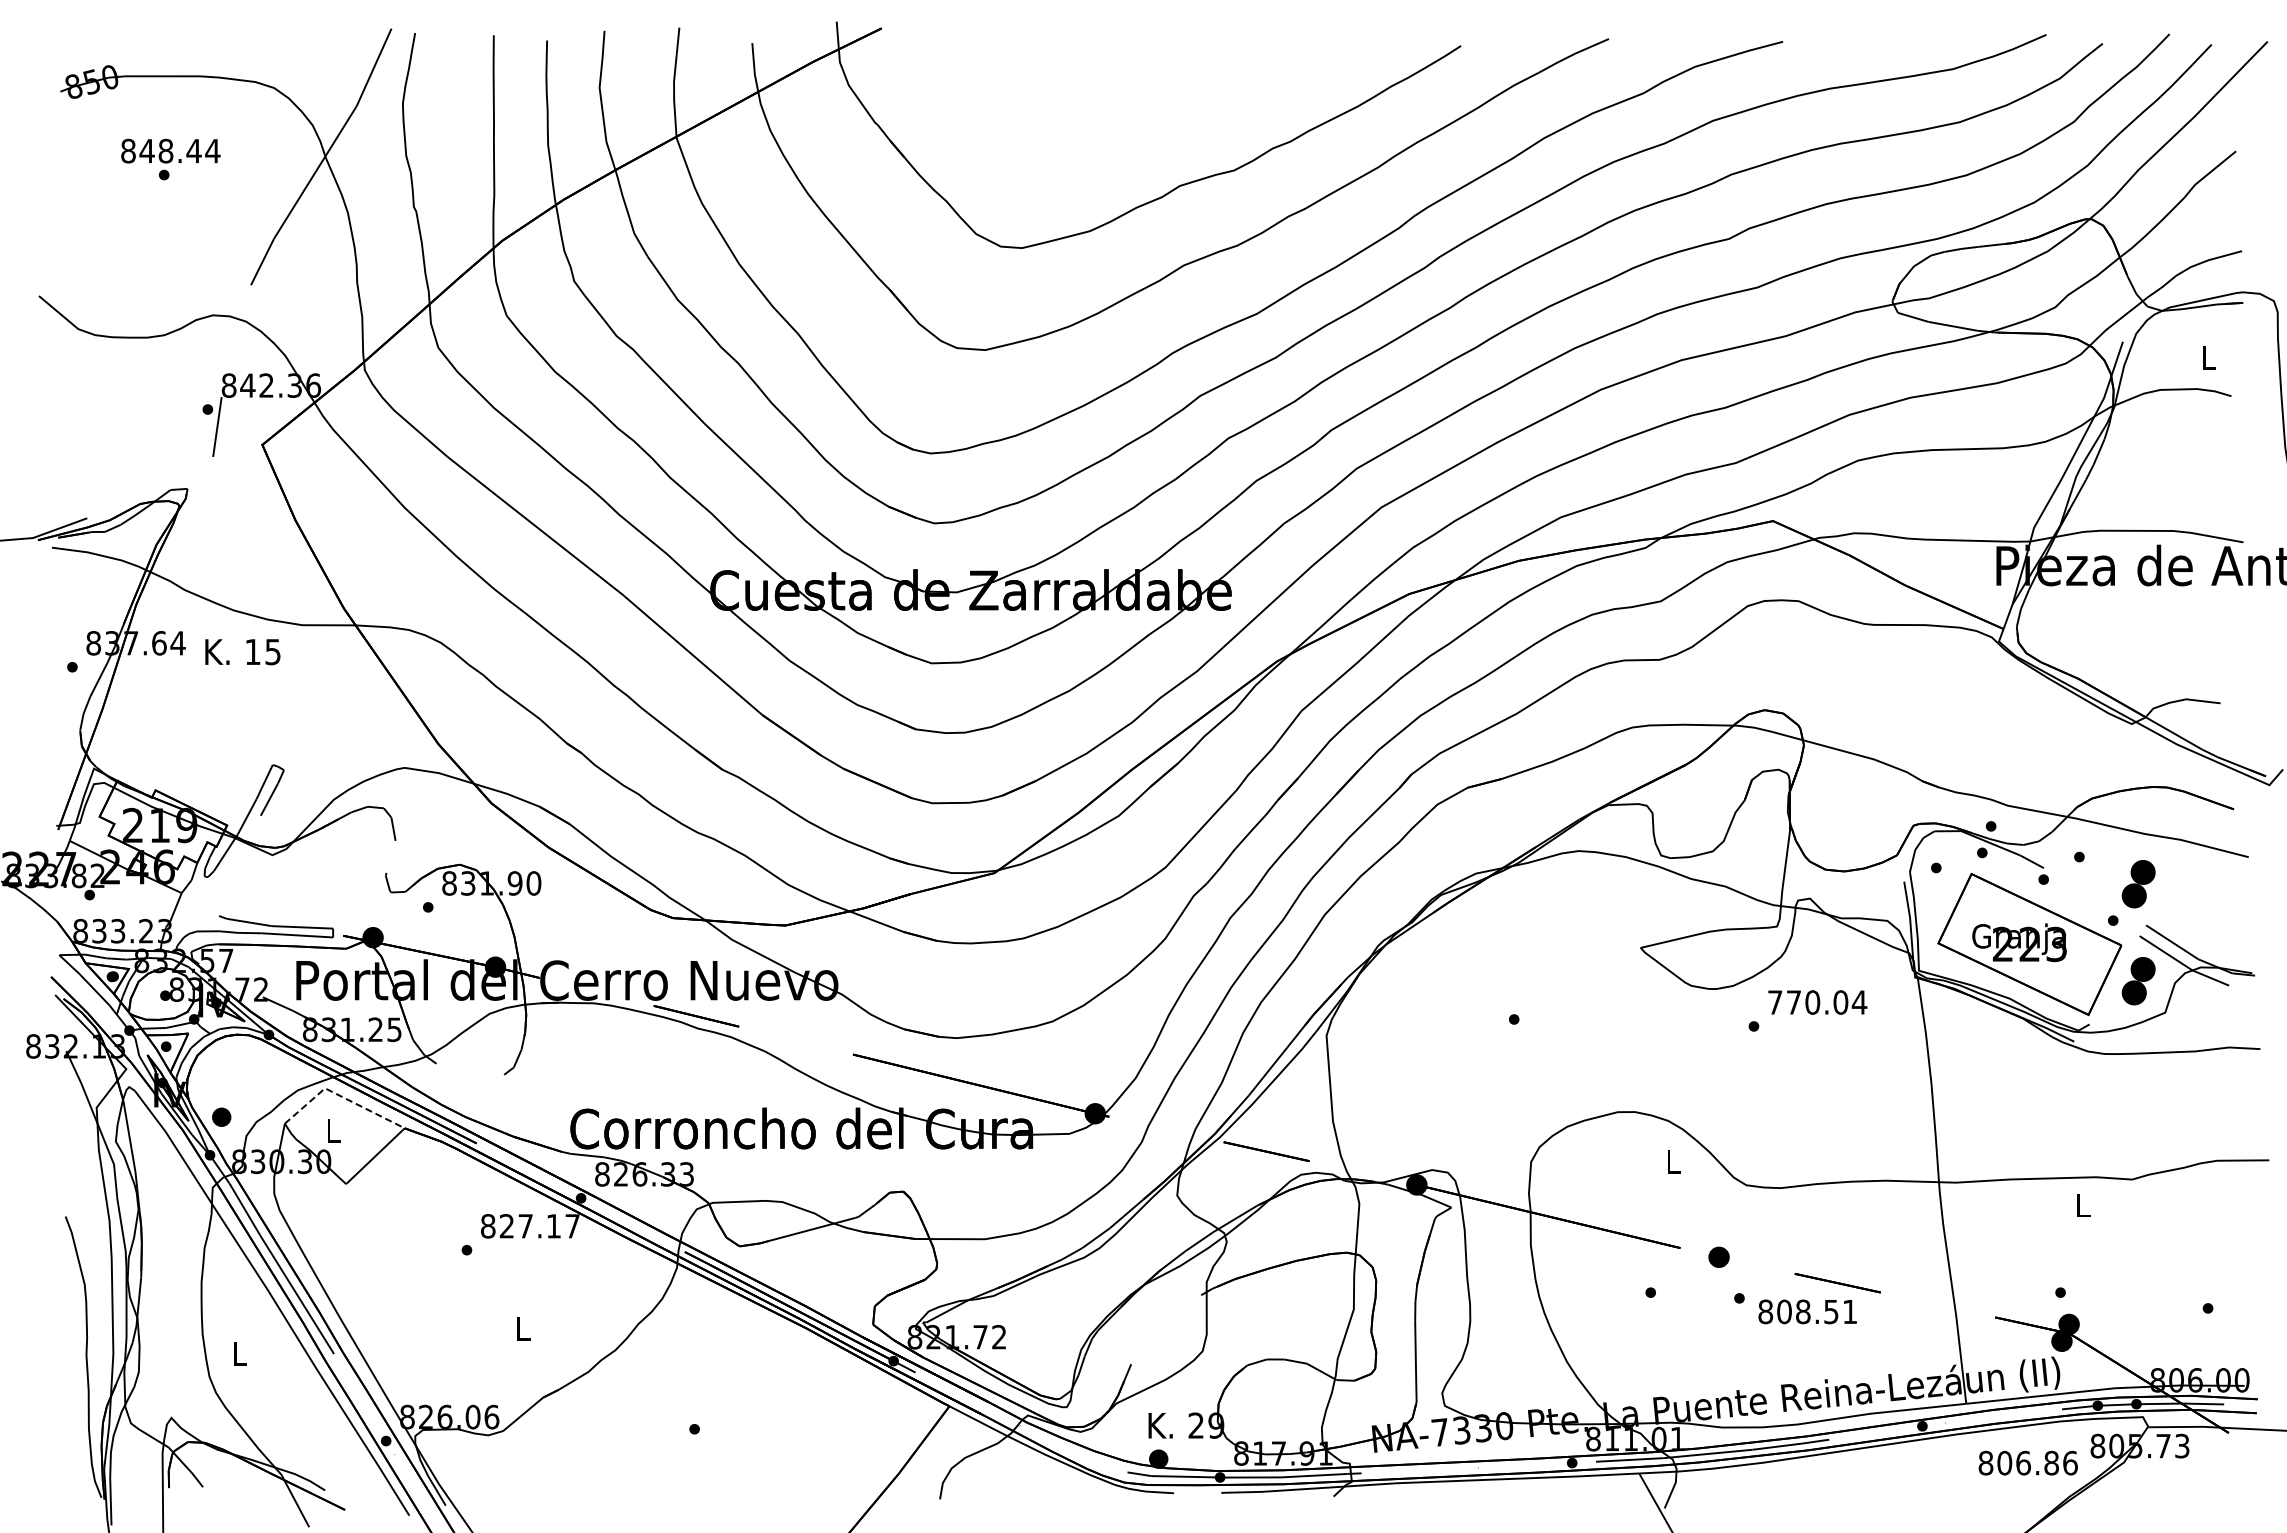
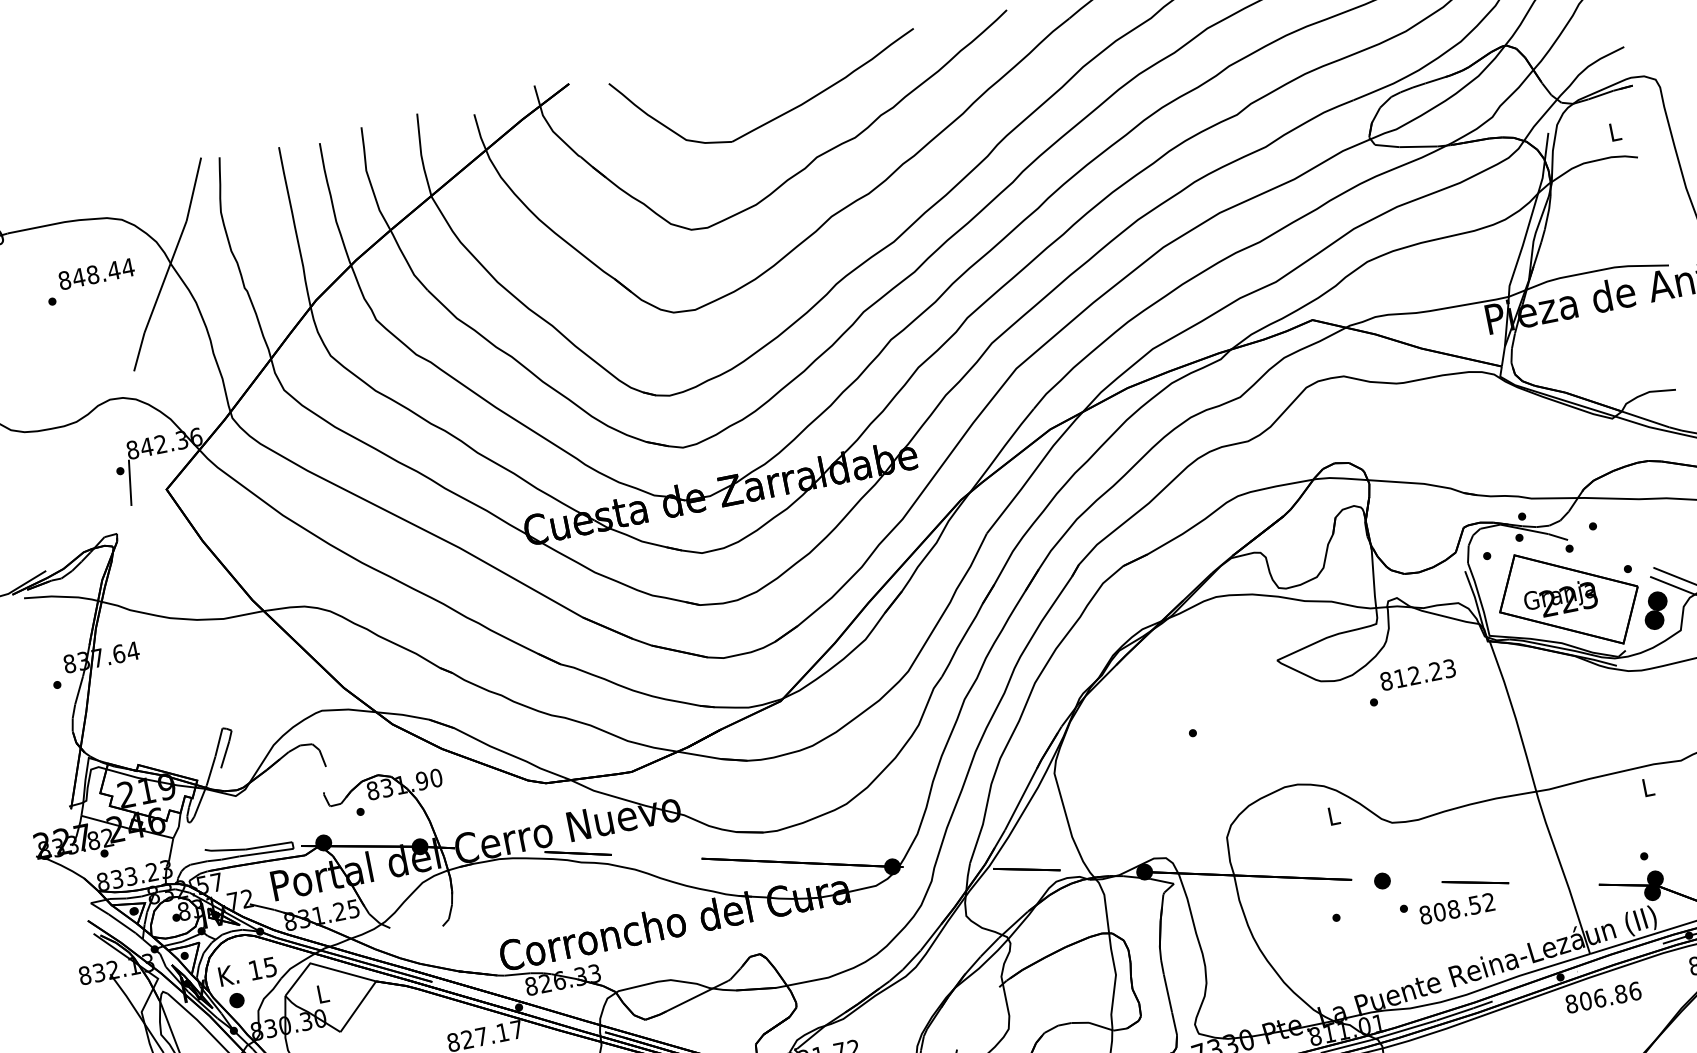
part: (1143, 122) -> (779, 115), added
text: (170, 150) -> (96, 273), moved
text: (242, 652) -> (247, 972), moved
part: (2138, 884) -> (1641, 538), removed
text: (1817, 1002) -> (1418, 674), 770.04 -> 812.23
line: (341, 1096) -> (323, 966), dashed -> solid
text: (1849, 1311) -> (1488, 902), 808.51 -> 808.52
text: (2027, 1462) -> (1602, 997), moved

